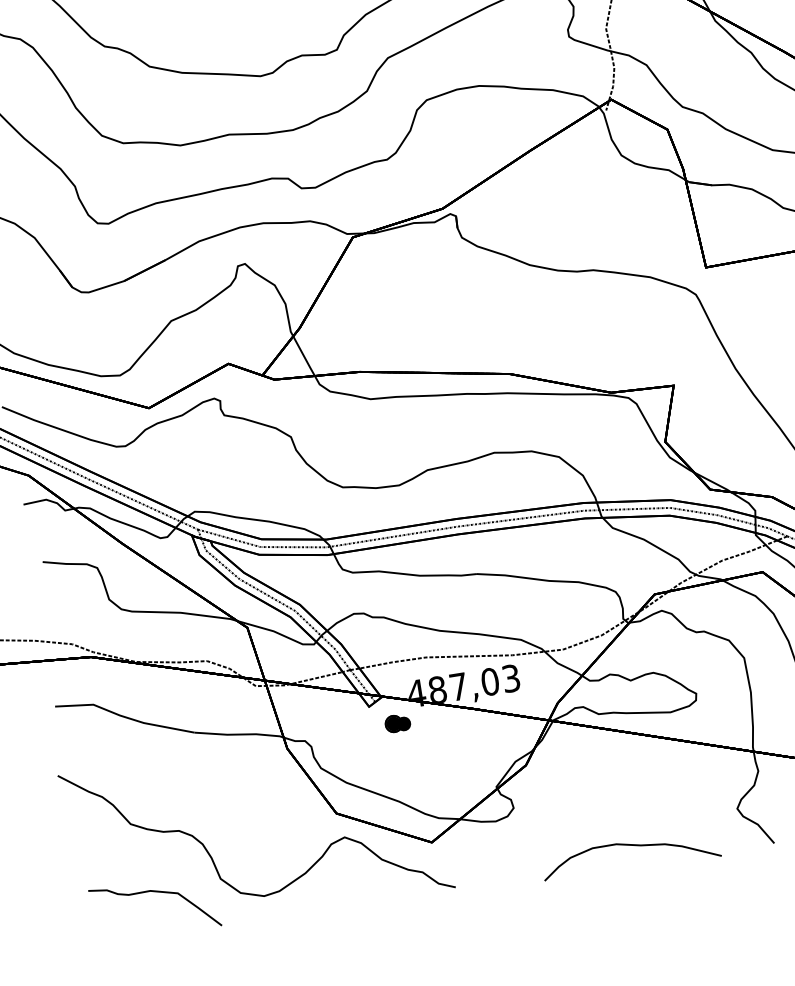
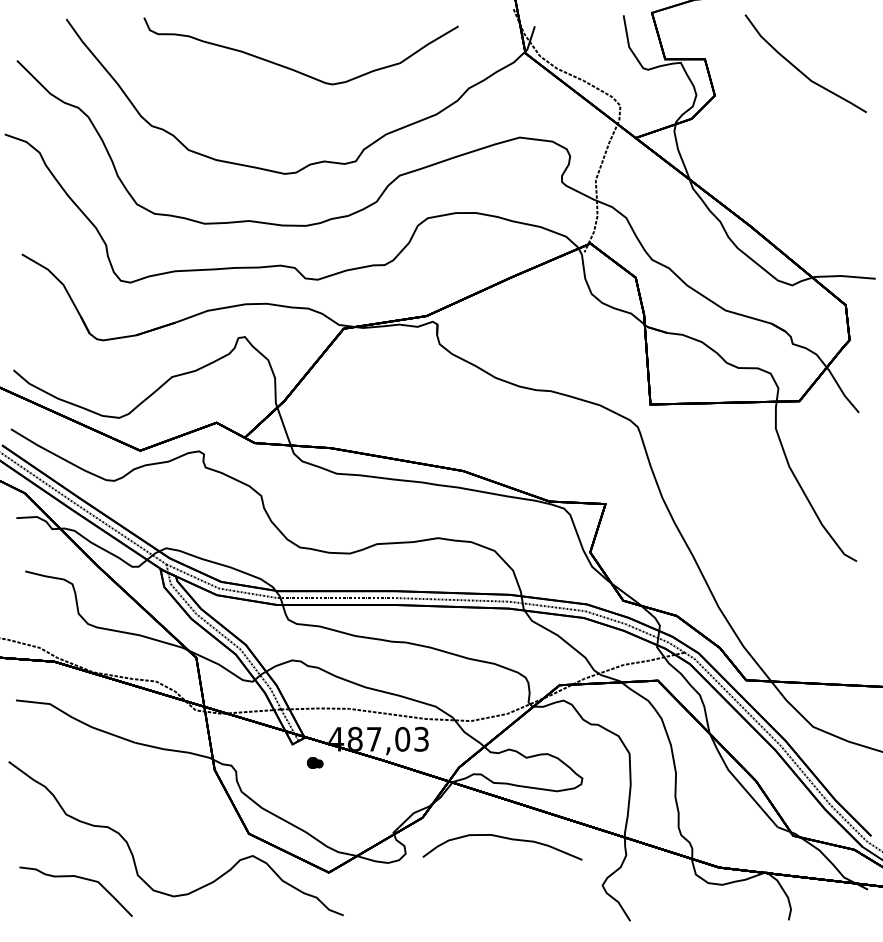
part: (397, 722) -> (315, 762), size x0.7
curve: (629, 846) -> (502, 838), moved

